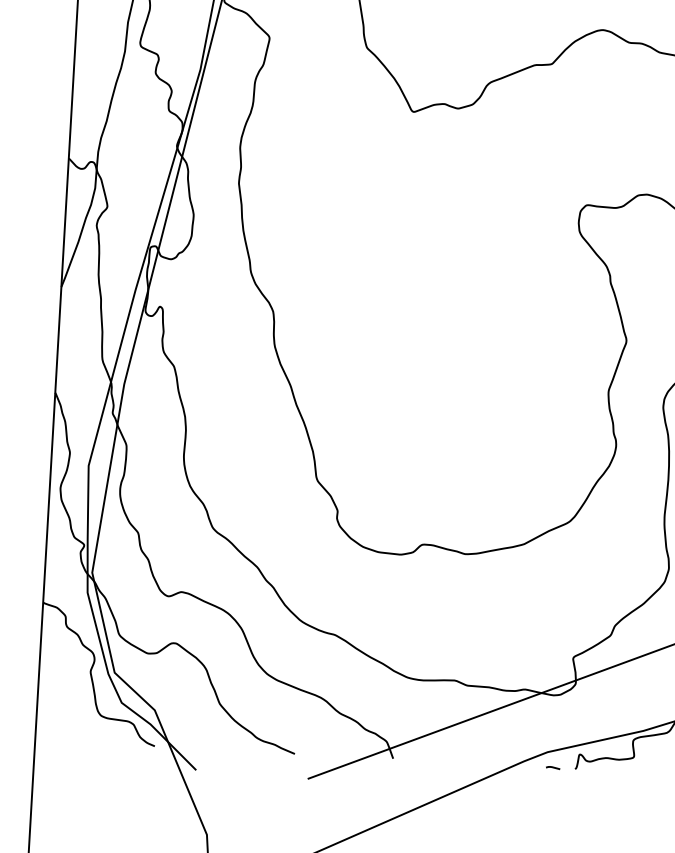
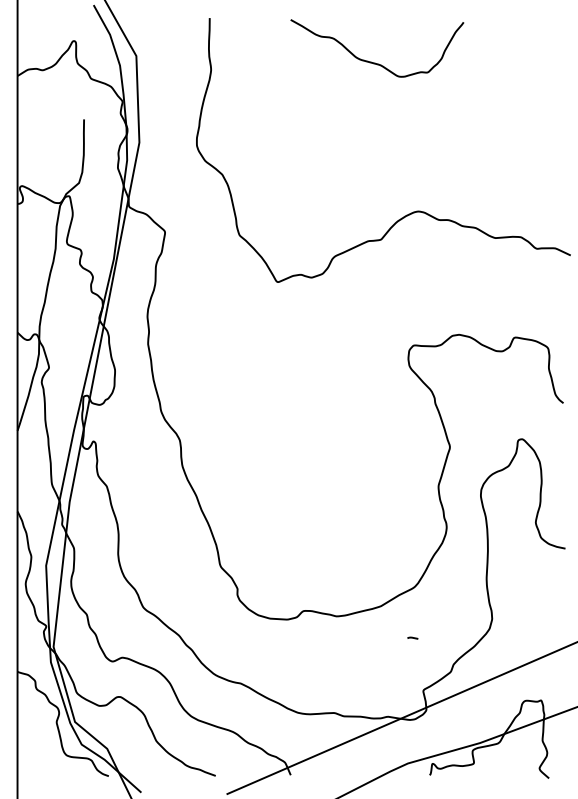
line: (552, 766) -> (412, 637), moved

